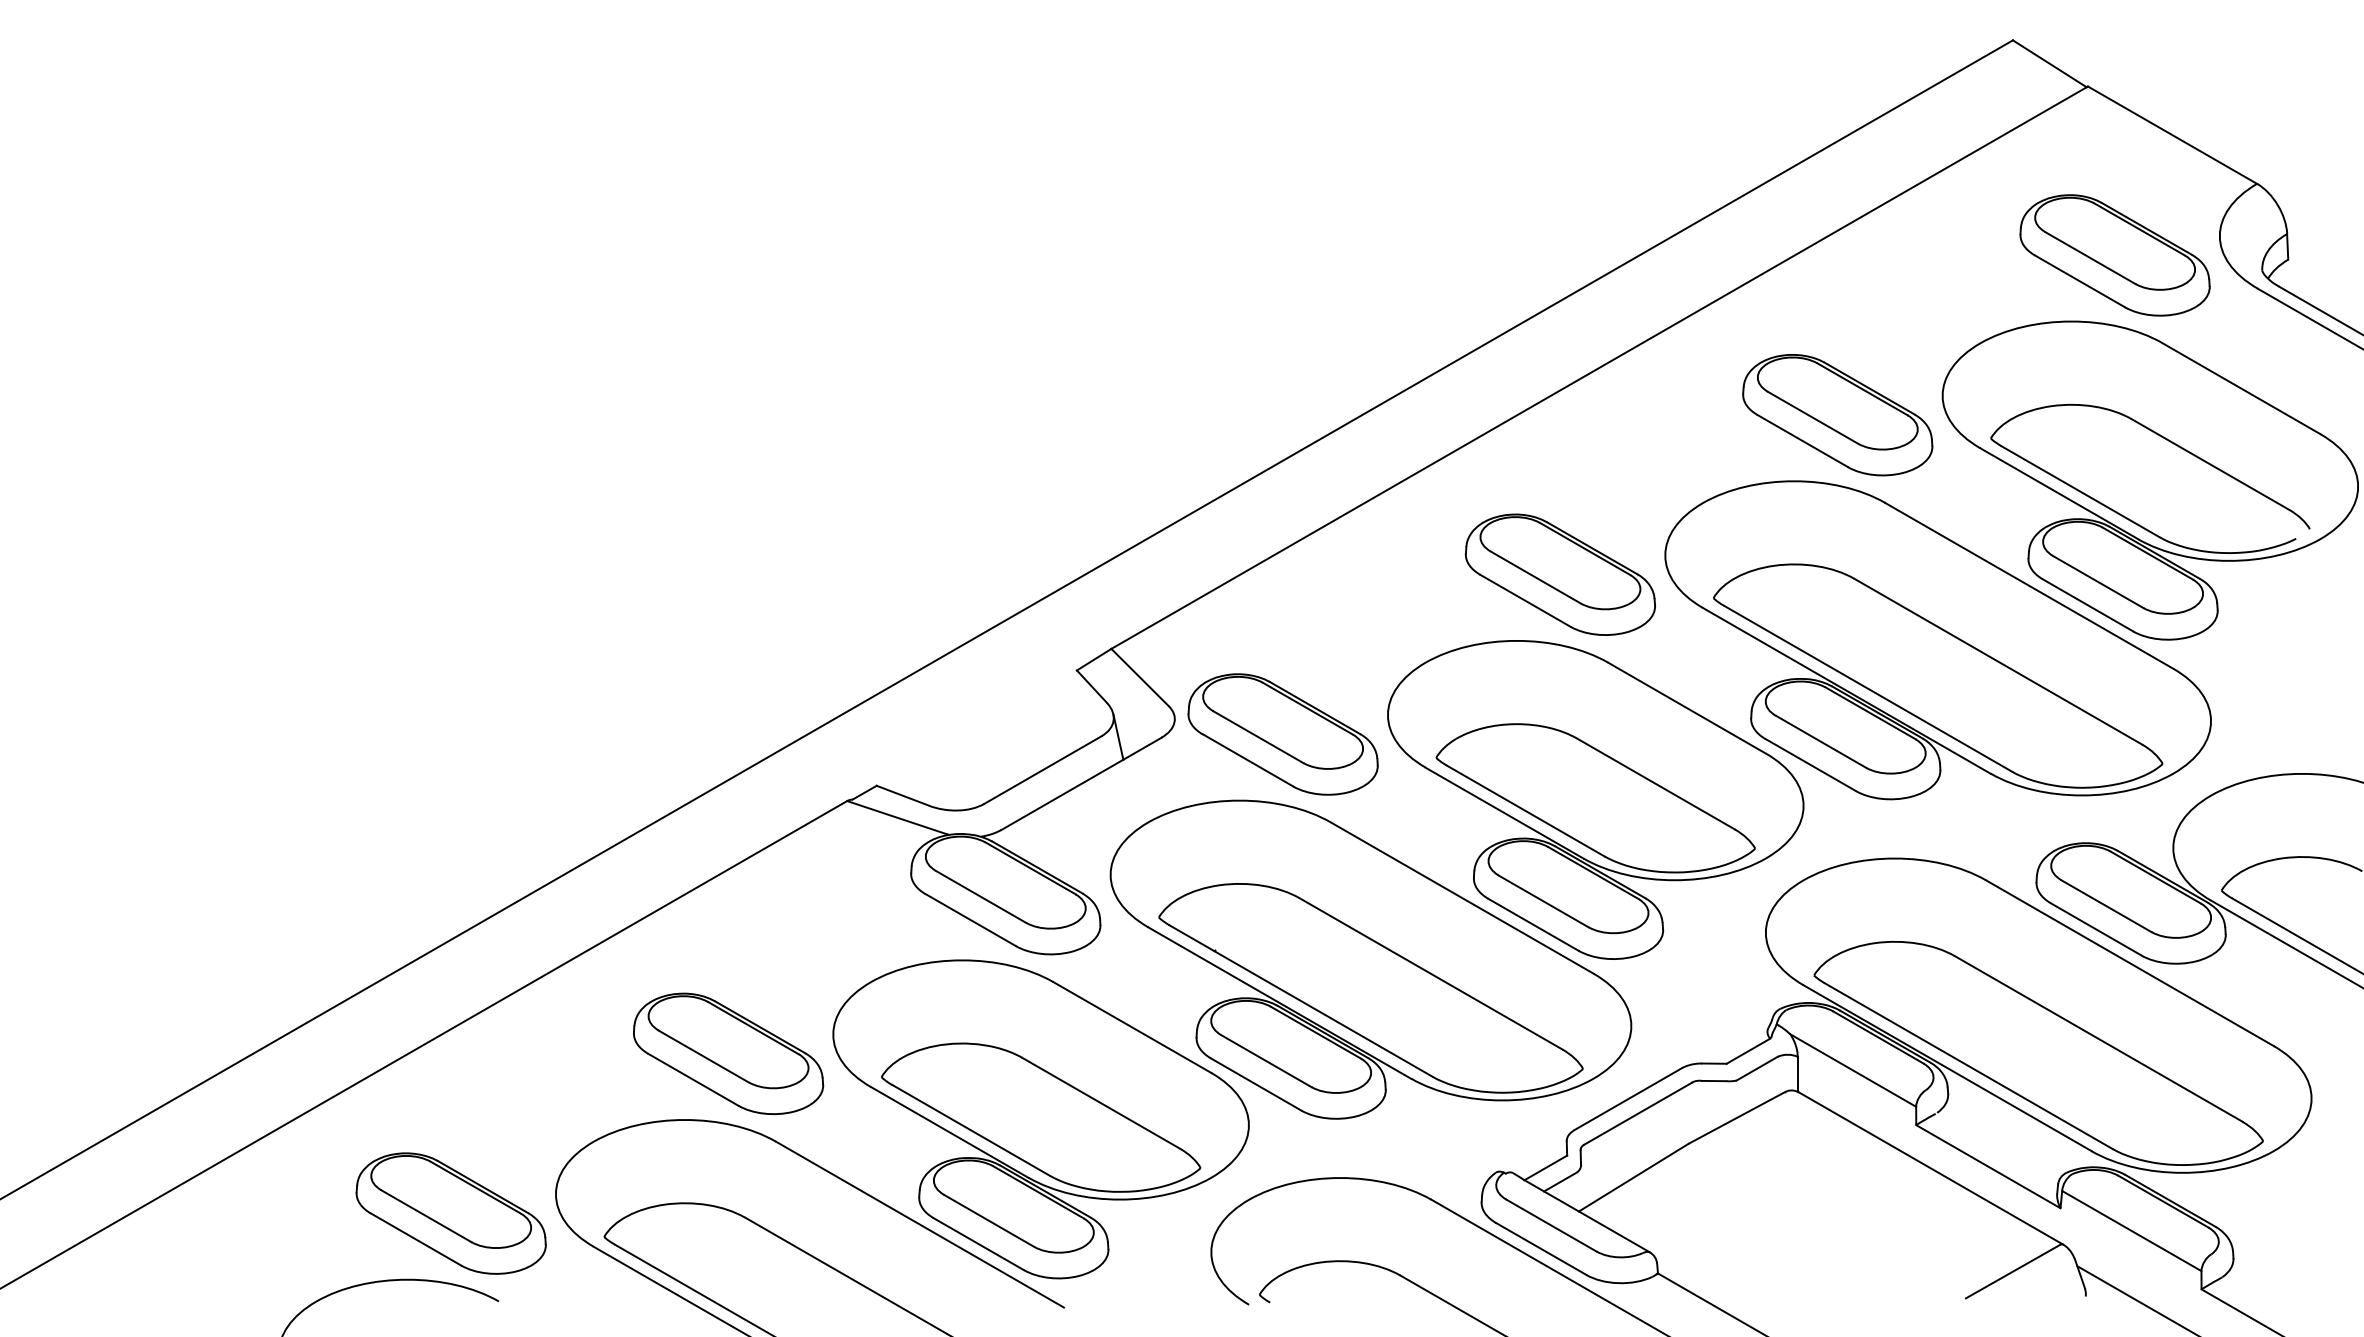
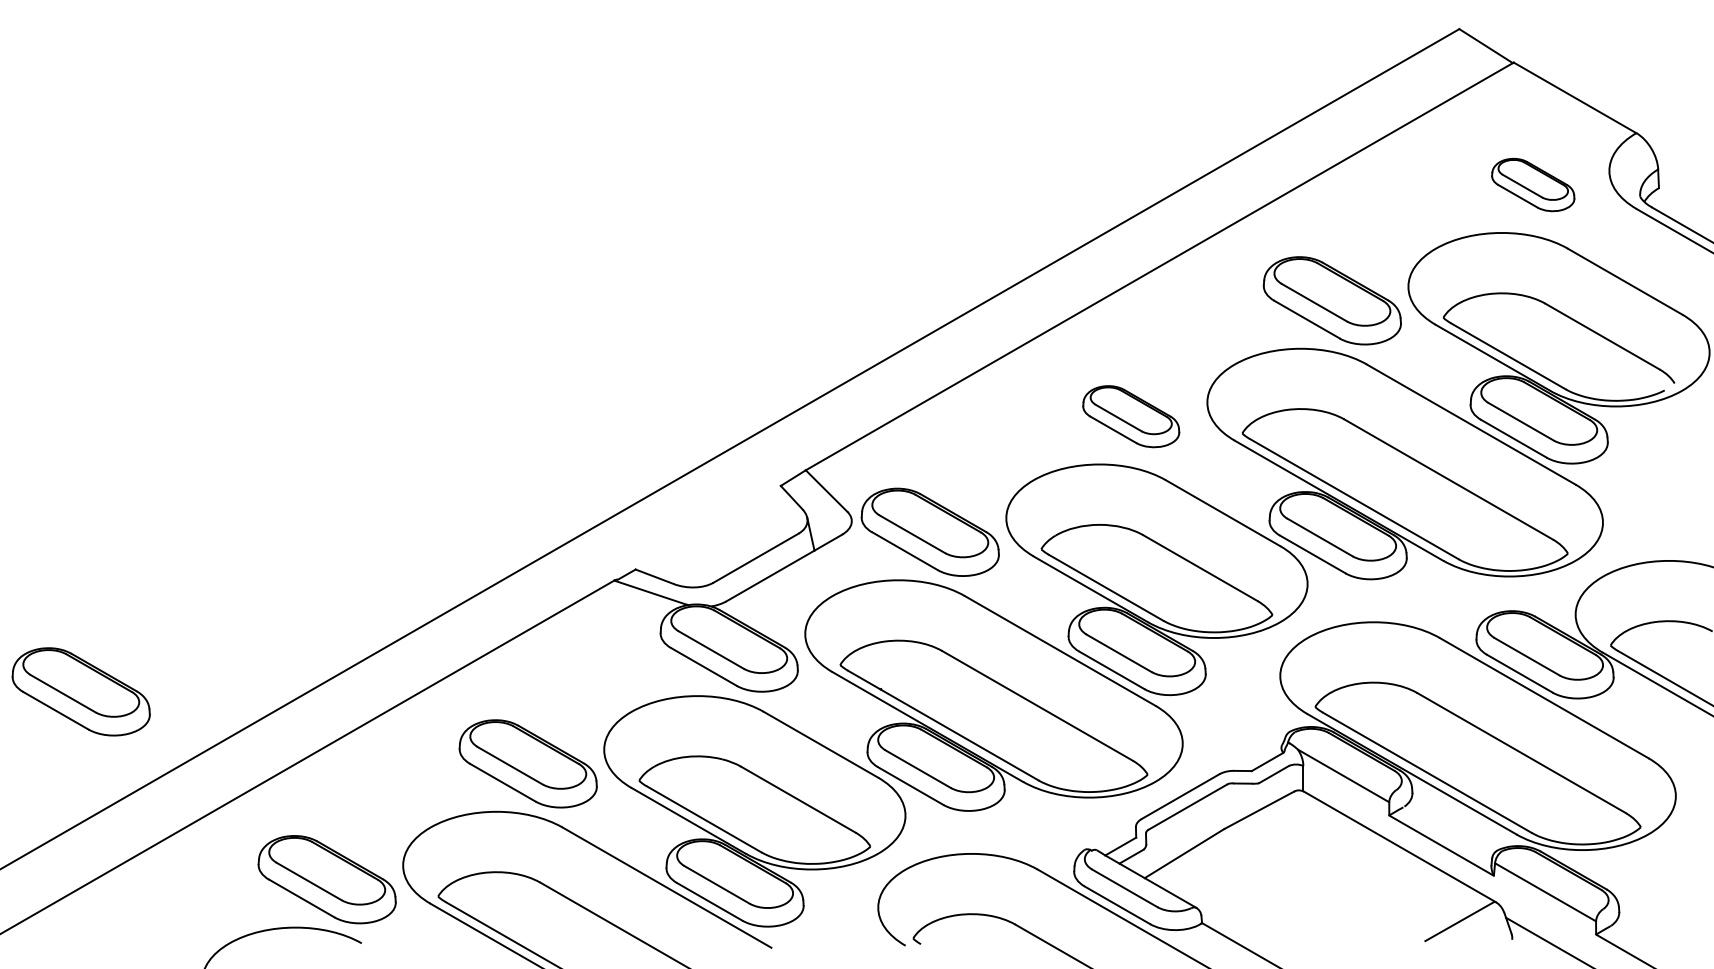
part: (2113, 254) -> (1532, 184), size x0.6
part: (1559, 574) -> (1130, 416), size x0.7
part: (110, 954) -> (80, 691), added

